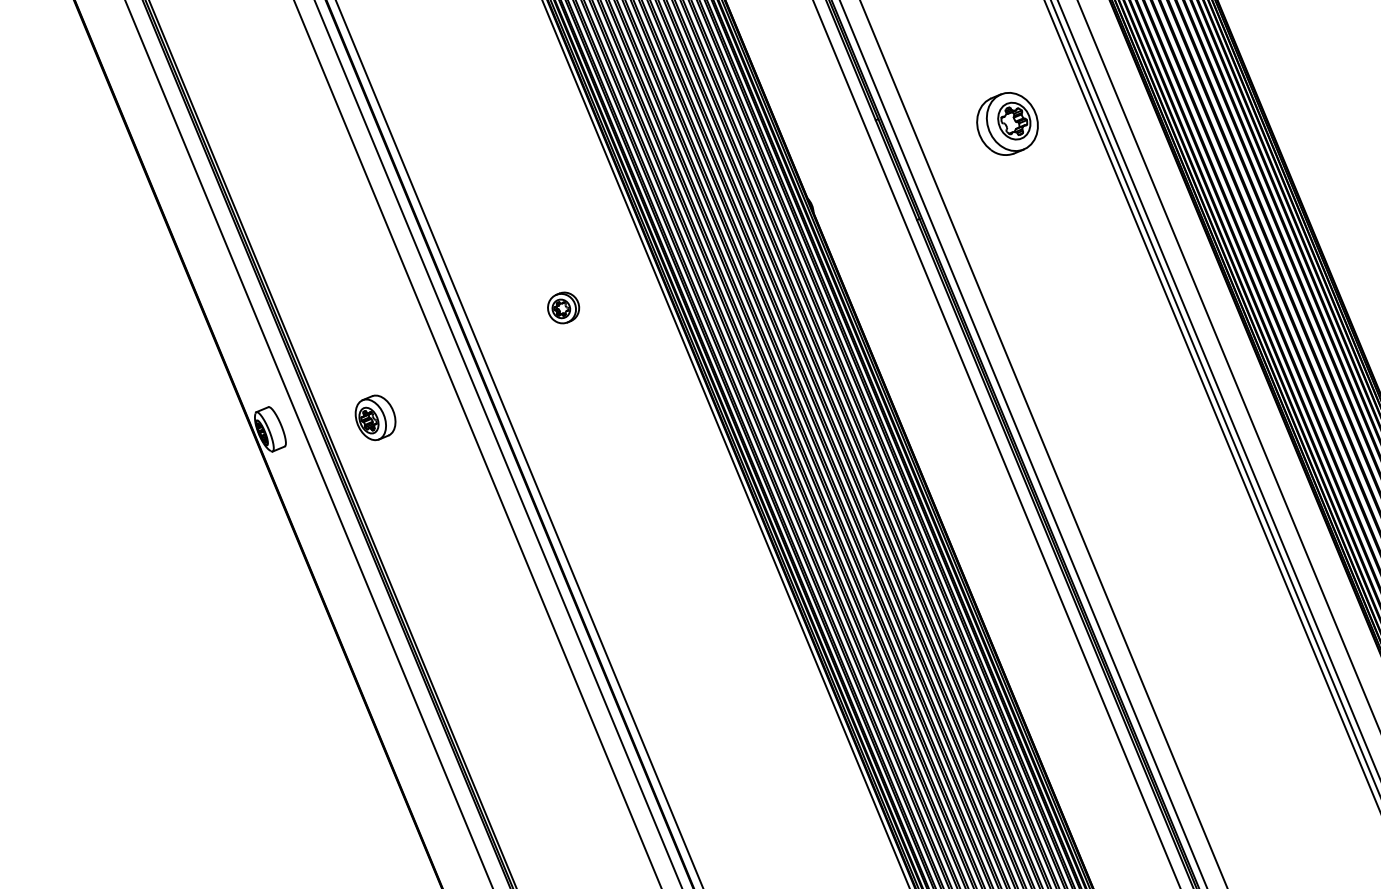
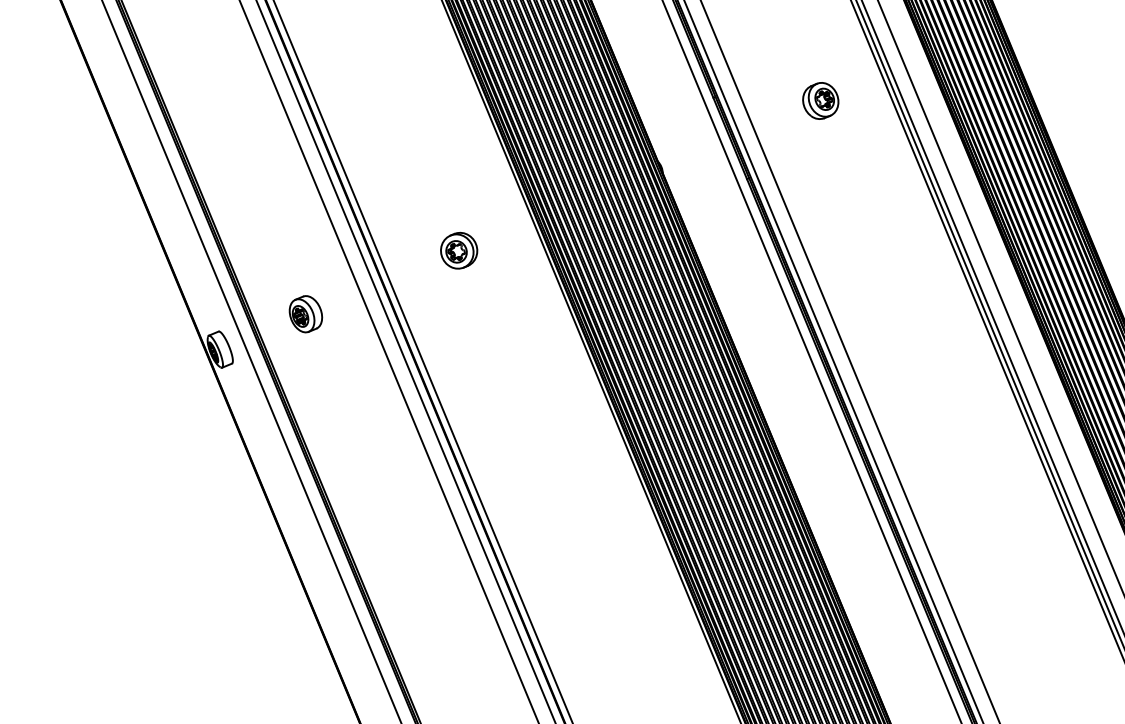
part: (1007, 124) -> (820, 101), size x0.71
part: (563, 307) -> (459, 250), size x1.43
part: (375, 417) -> (305, 313), moved

